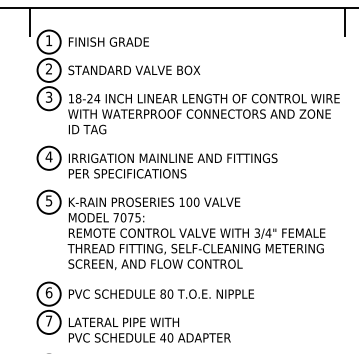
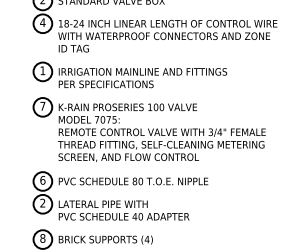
text: (48, 96) -> (42, 22), 3 -> 4
text: (48, 156) -> (42, 70), 4 -> 1
text: (49, 200) -> (43, 105), 5 -> 7
text: (48, 320) -> (42, 202), 7 -> 2

